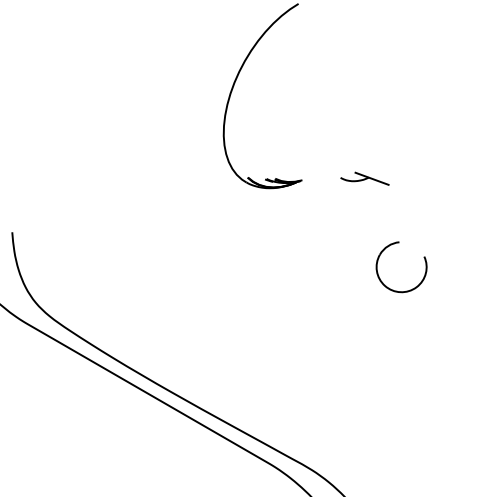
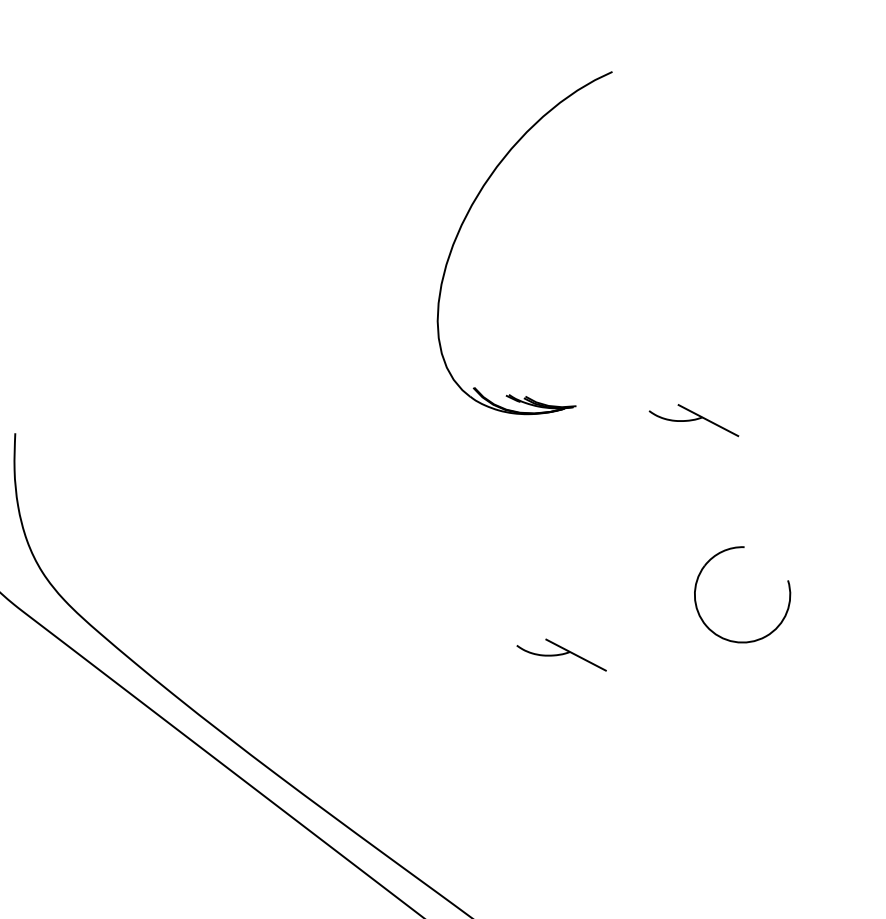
part: (311, 309) -> (561, 652), added

